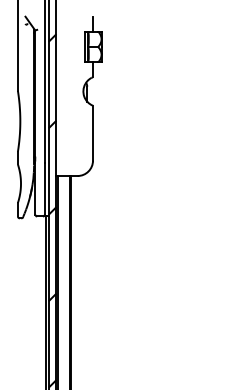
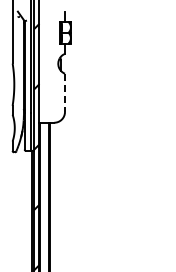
line: (93, 134) -> (65, 93), solid -> dashed

